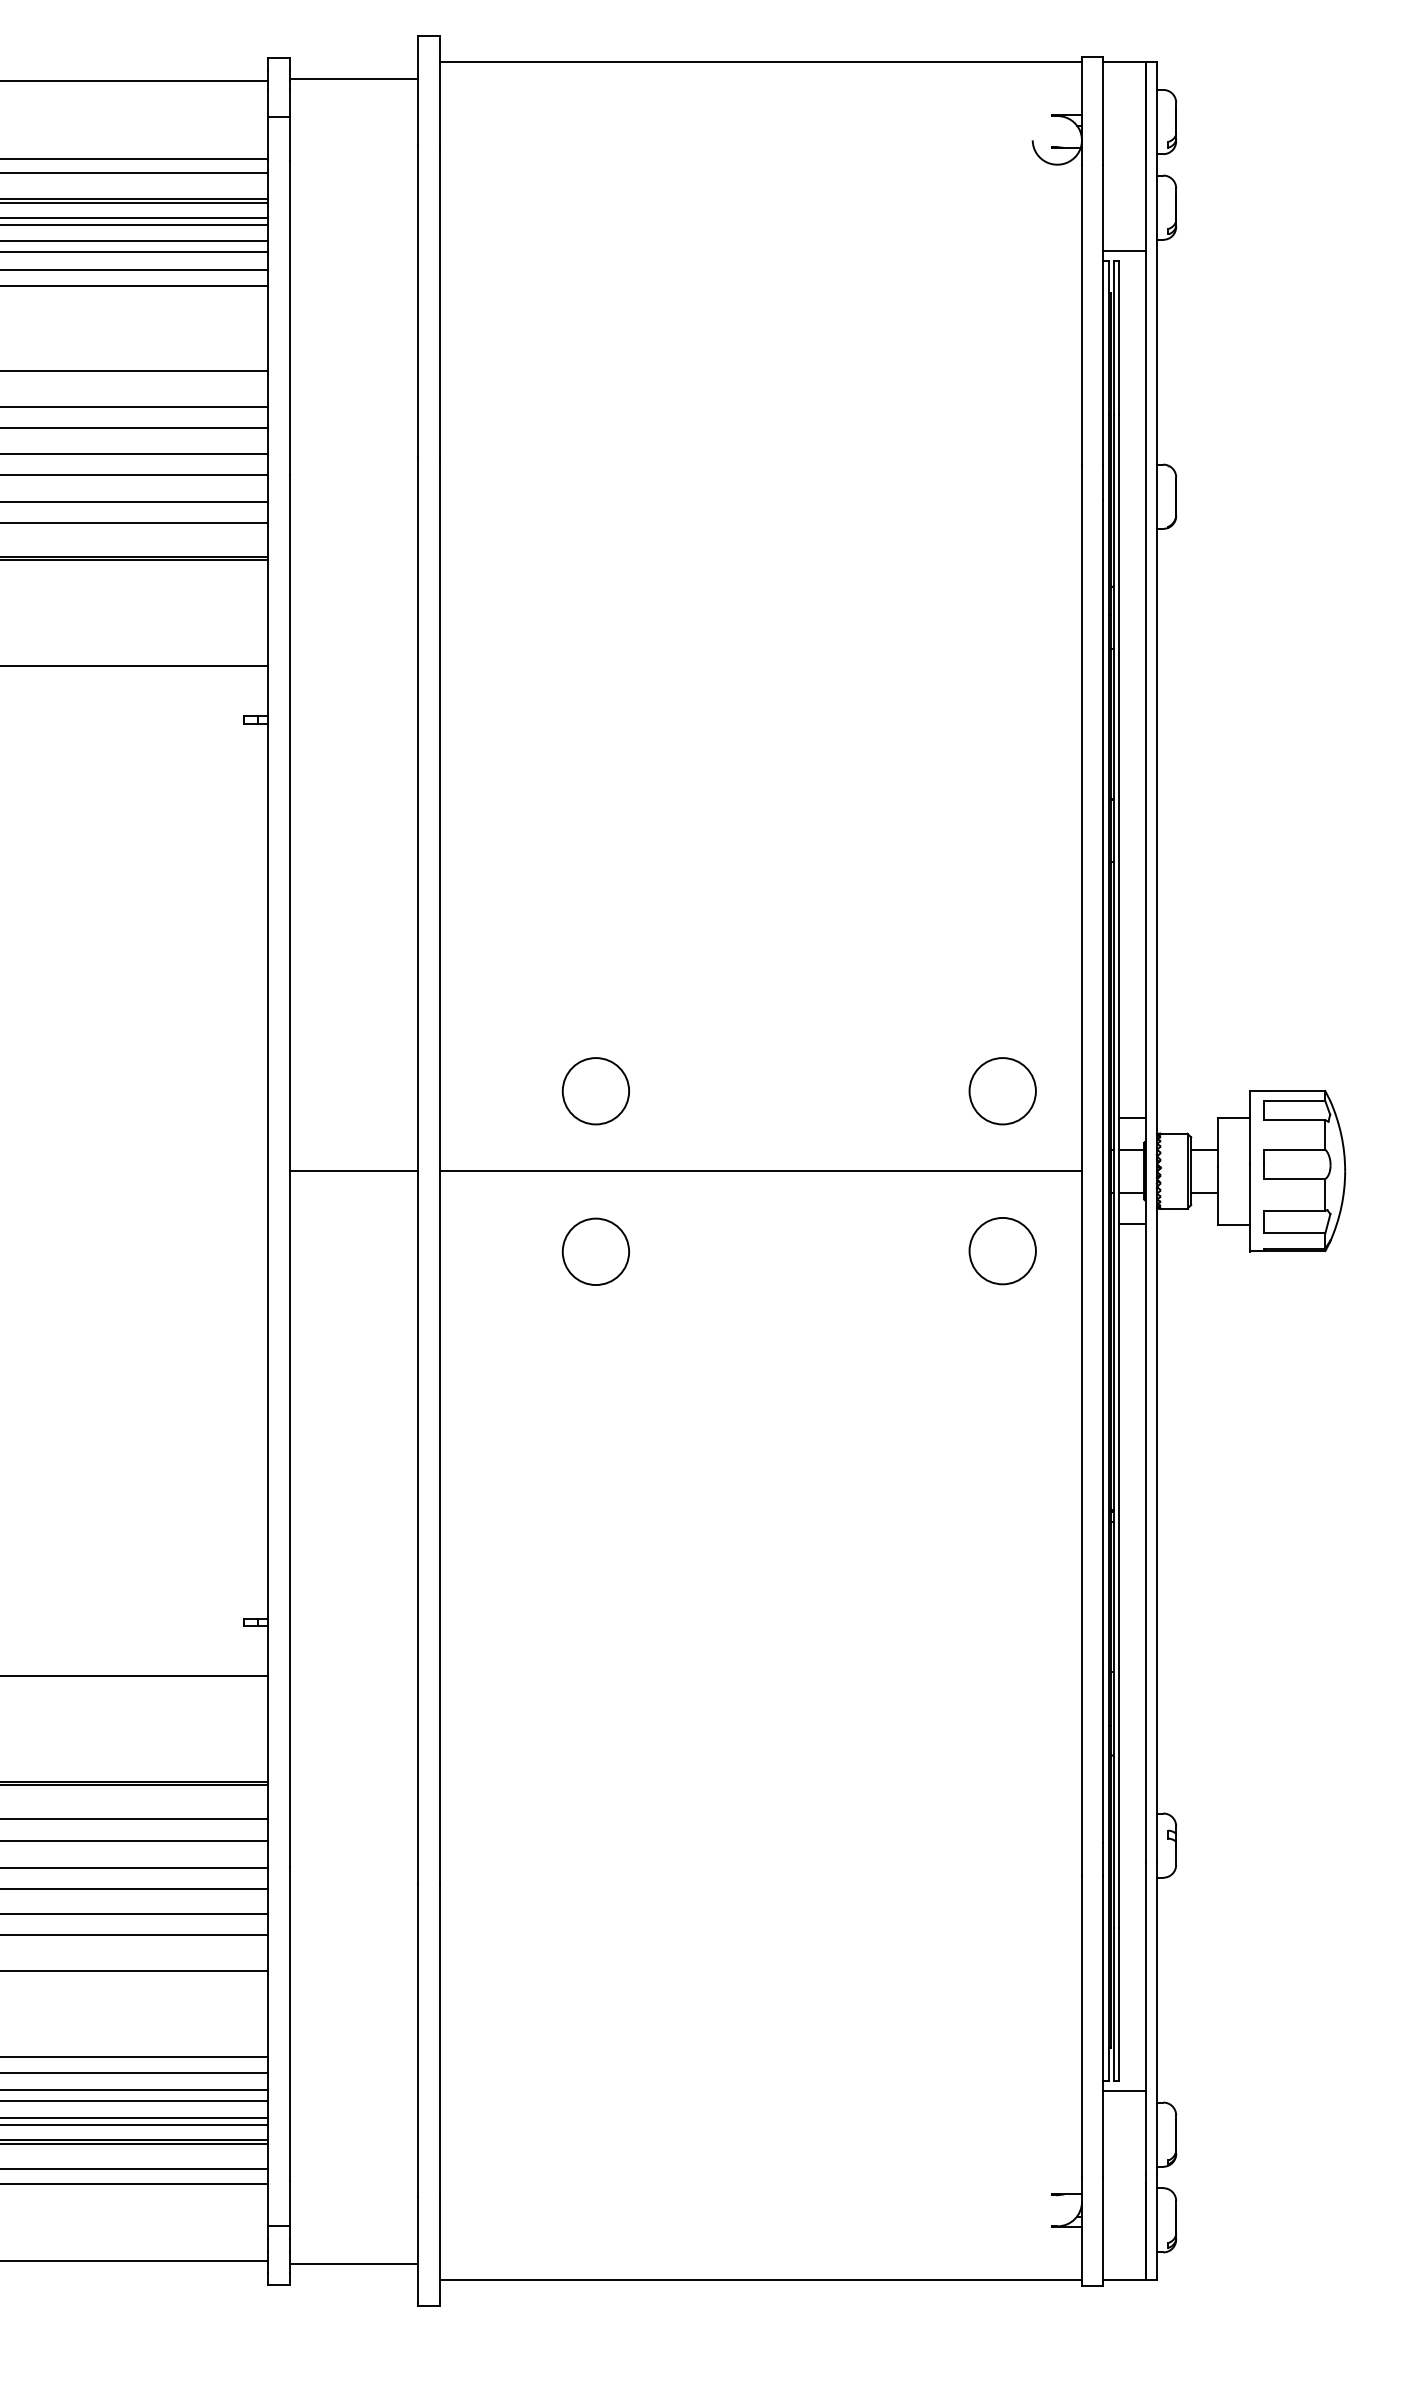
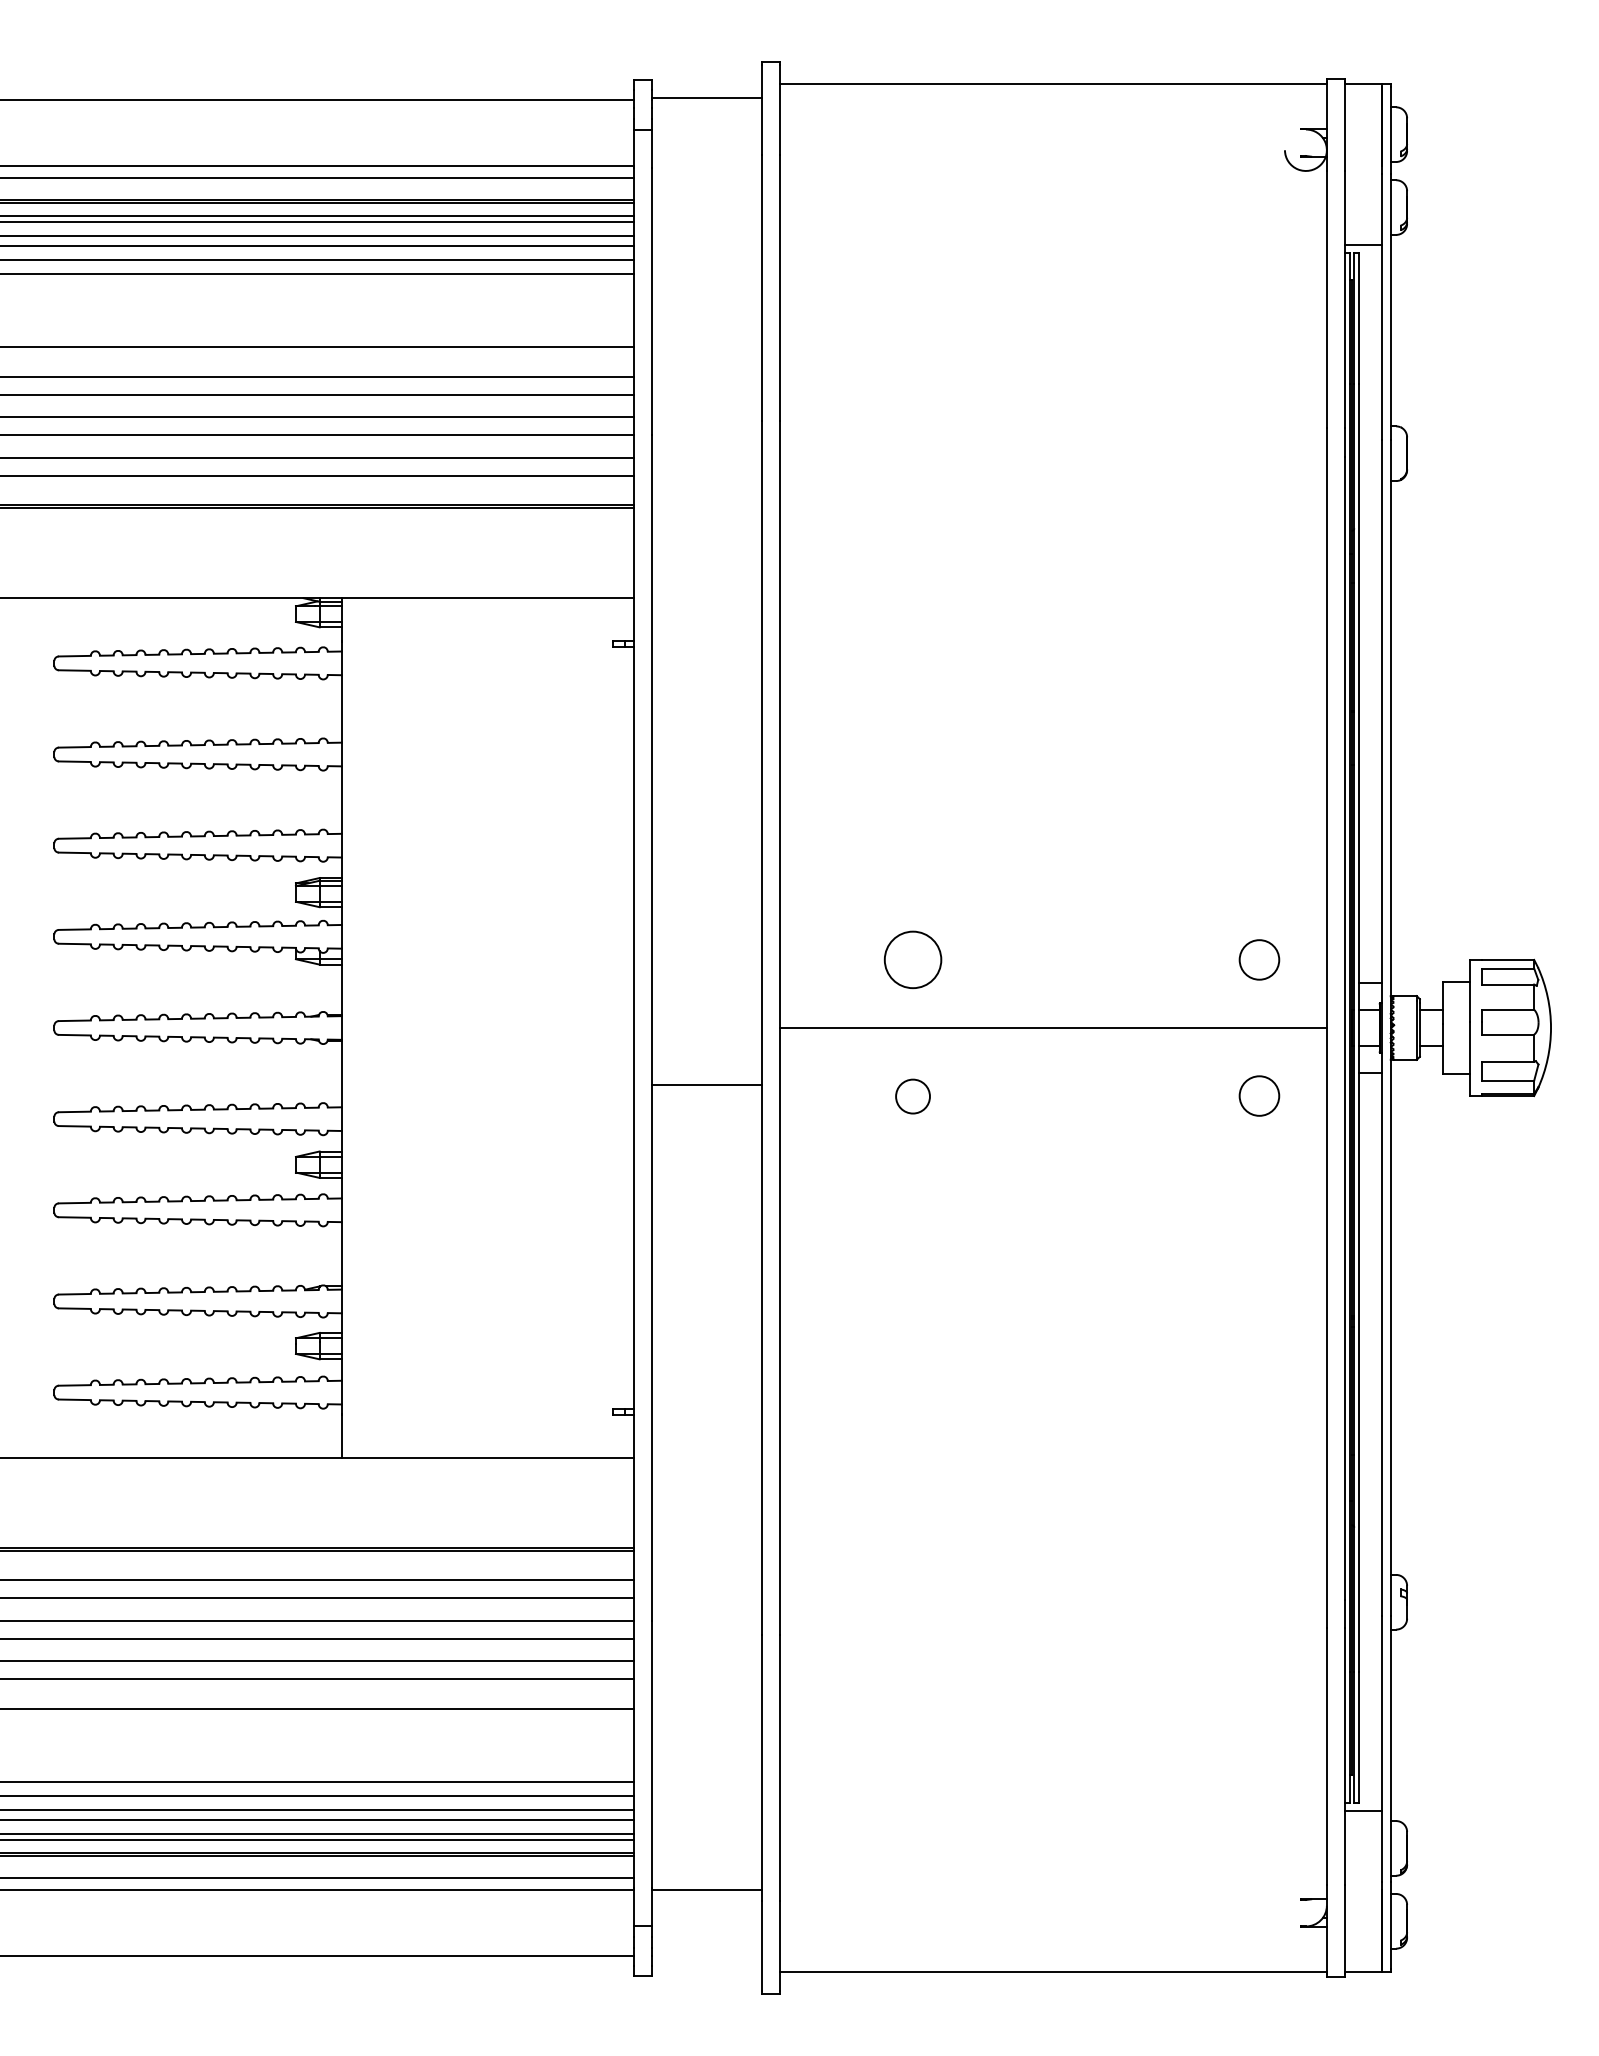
circle: (1002, 1090) -> (1259, 959), size x0.7
line: (353, 1170) -> (706, 1084), moved
circle: (1002, 1250) -> (1259, 1095), size x0.7
circle: (595, 1251) -> (912, 1096), size x0.6
line: (353, 2263) -> (706, 1890), moved

